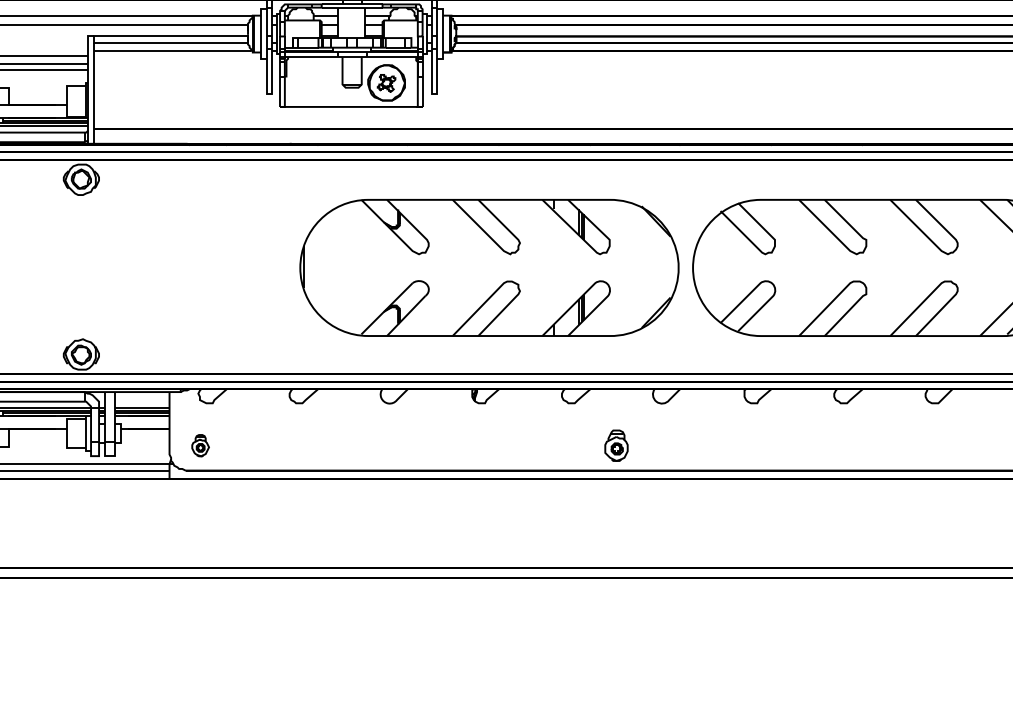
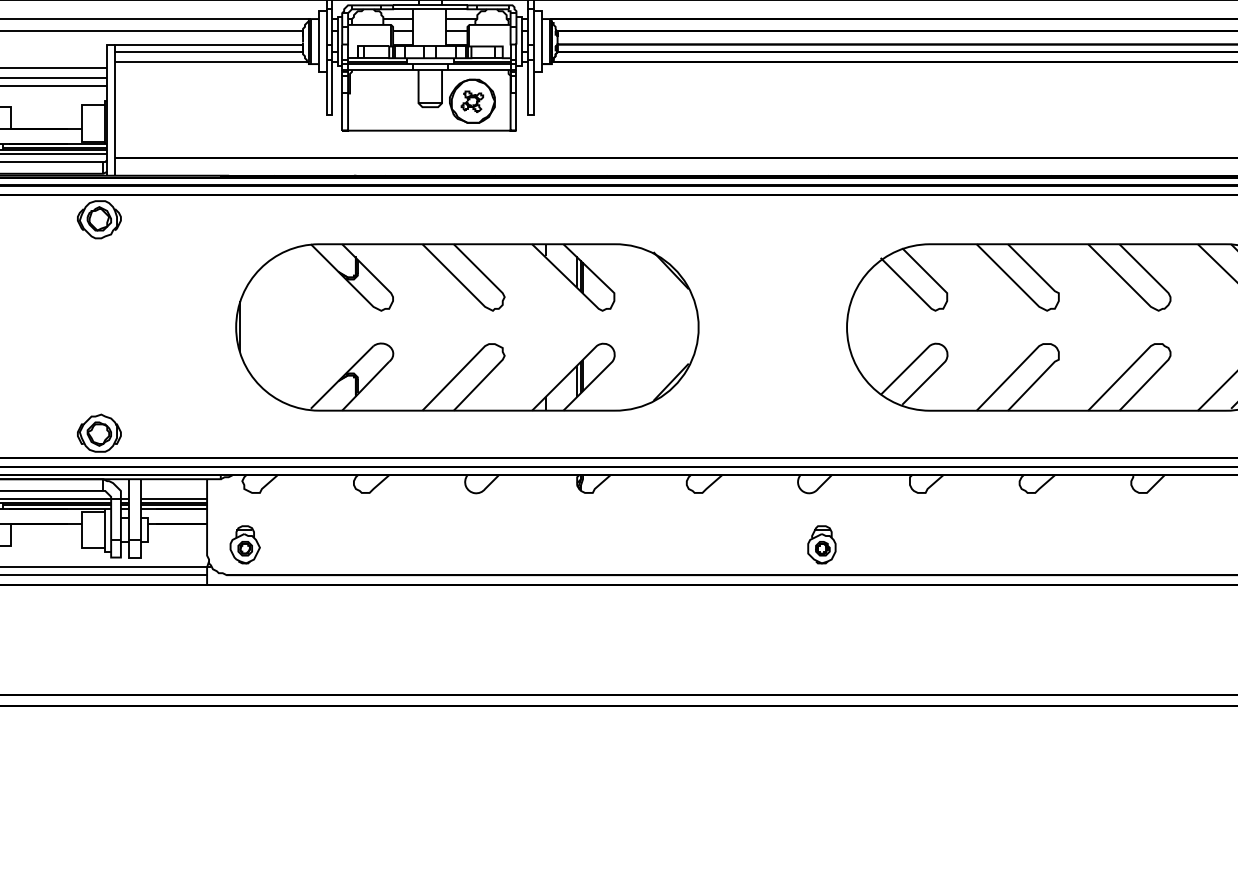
part: (489, 267) -> (467, 326), moved
part: (200, 445) -> (244, 544), size x1.43
part: (616, 445) -> (821, 544), moved

